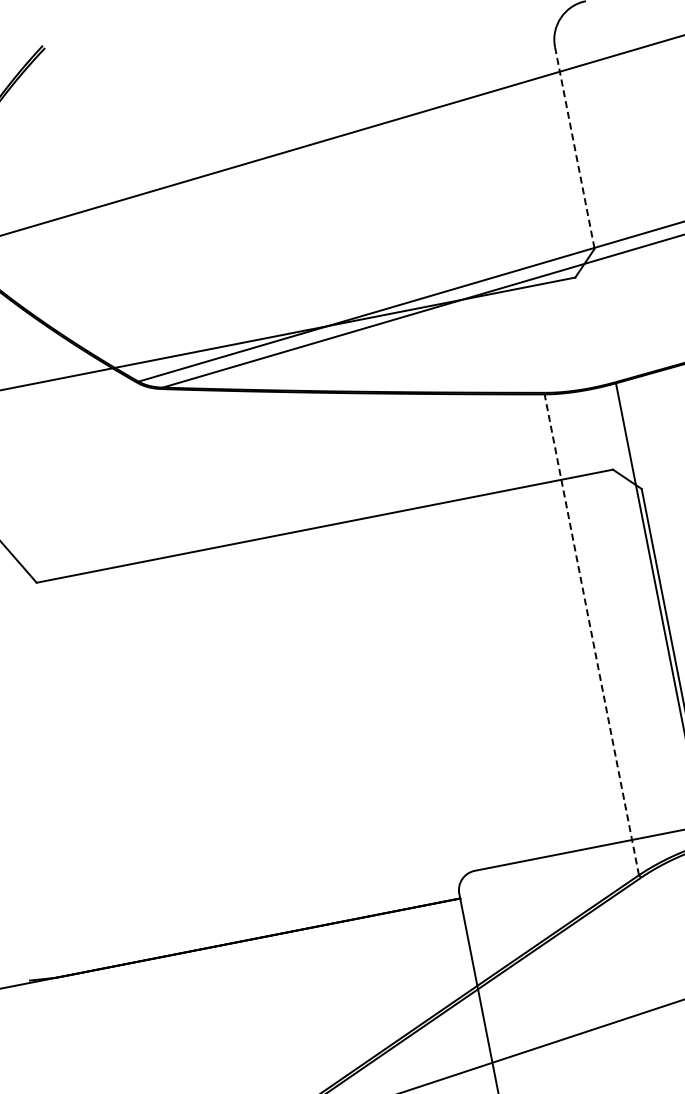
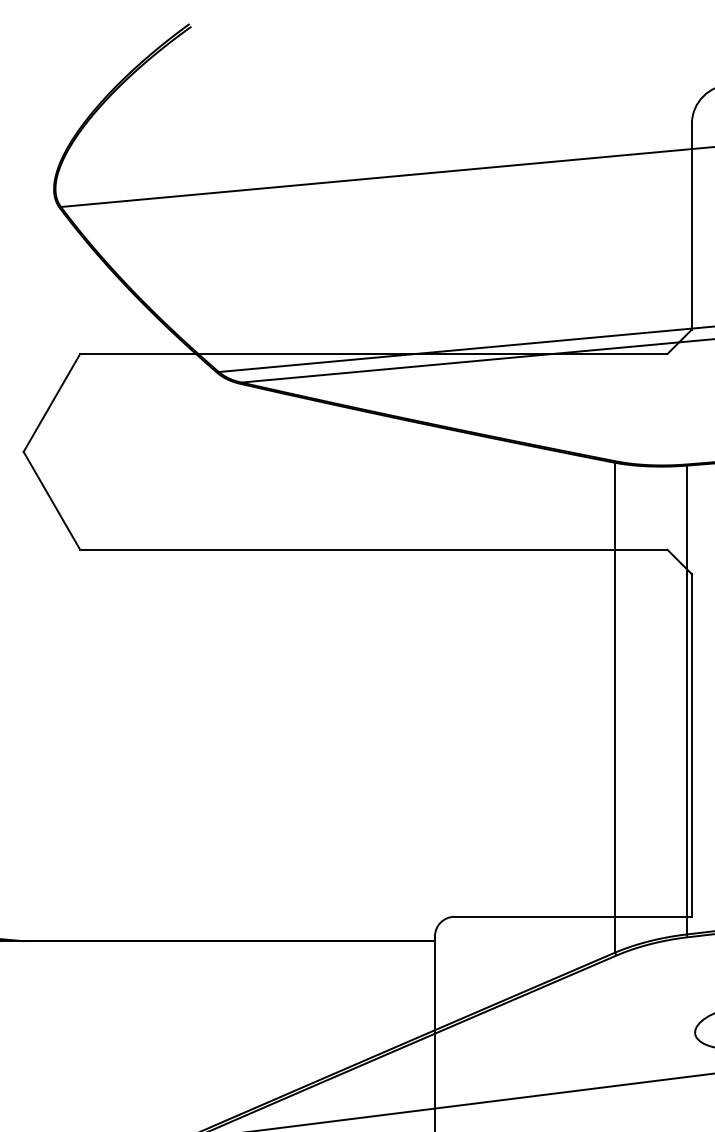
line: (574, 147) -> (691, 226), dashed -> solid
line: (591, 634) -> (614, 707), dashed -> solid

